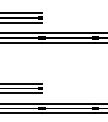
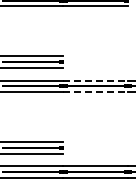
line: (69, 33) -> (96, 80), solid -> dashed
line: (69, 43) -> (96, 92), solid -> dashed

